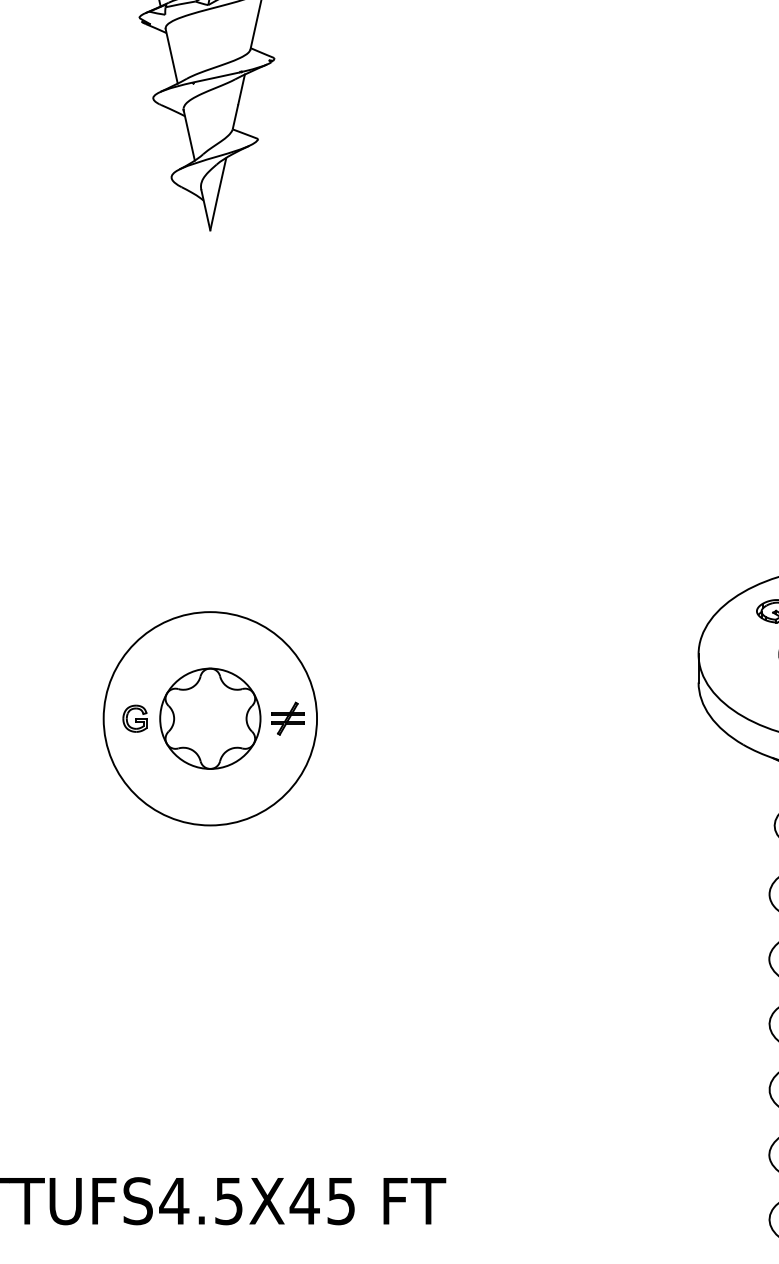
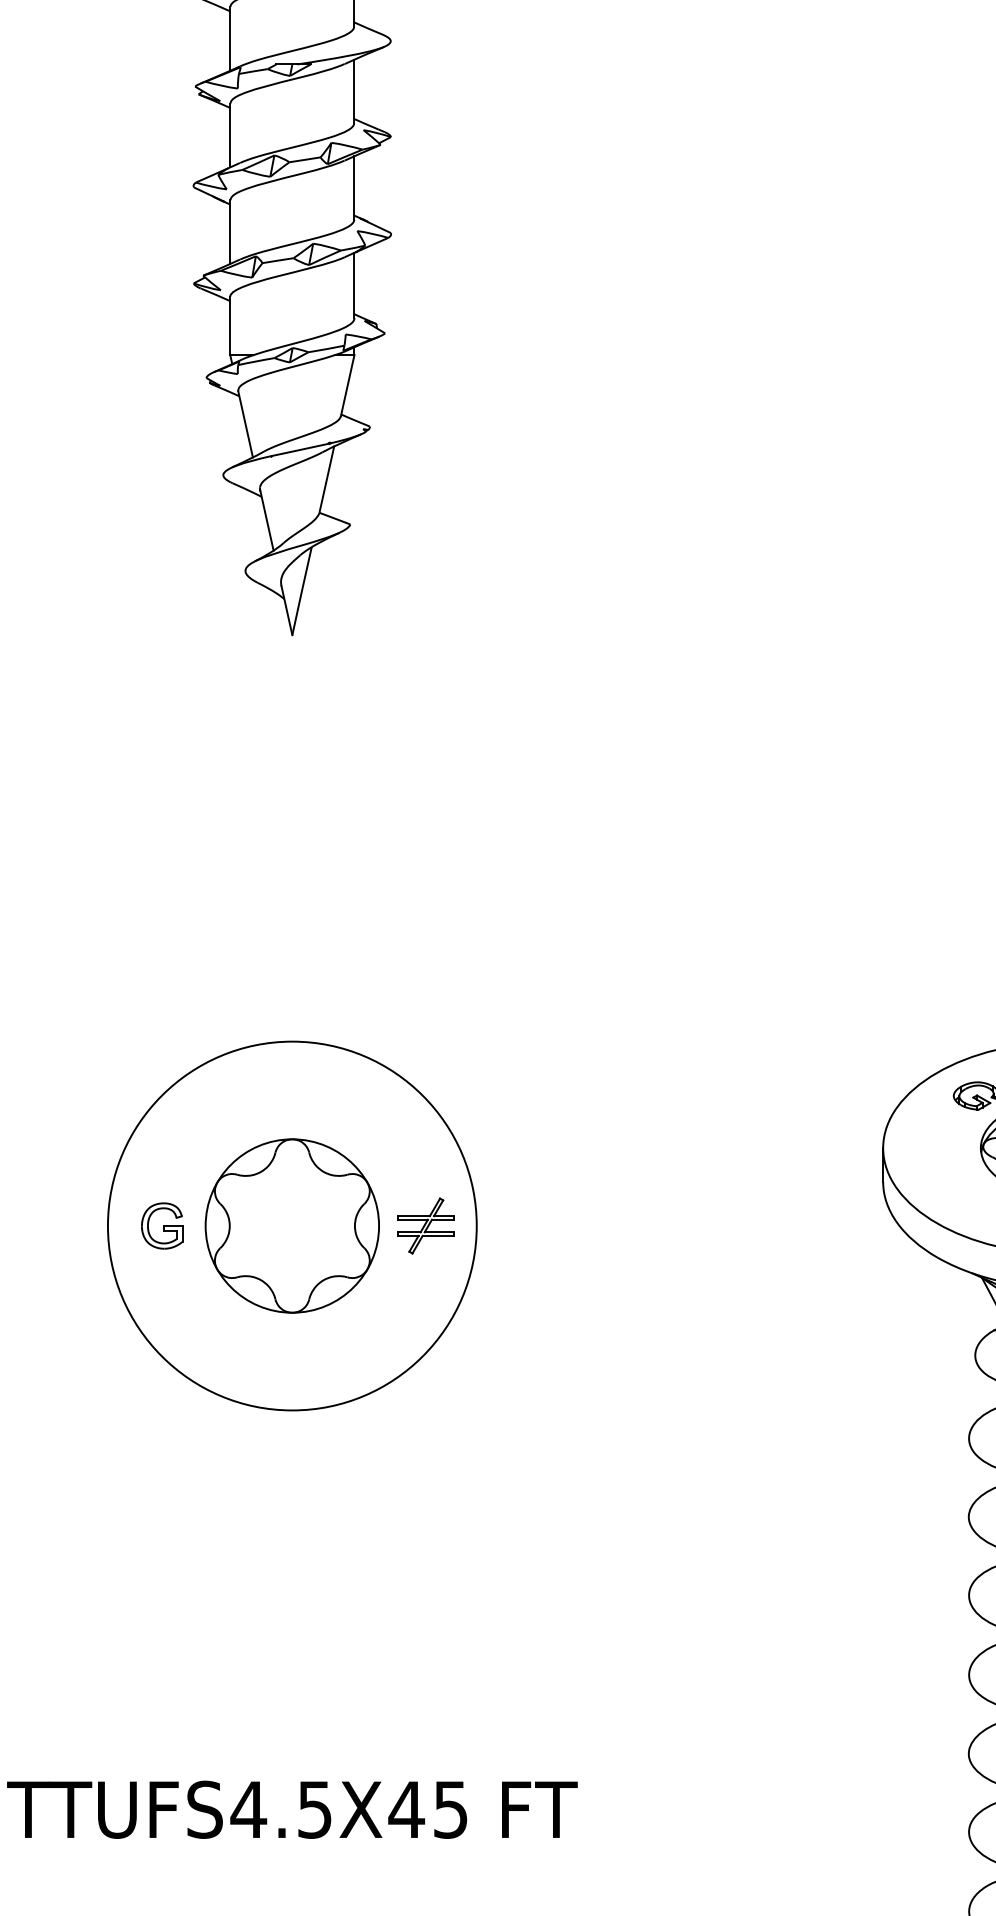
part: (210, 718) -> (292, 1225), size x1.43

